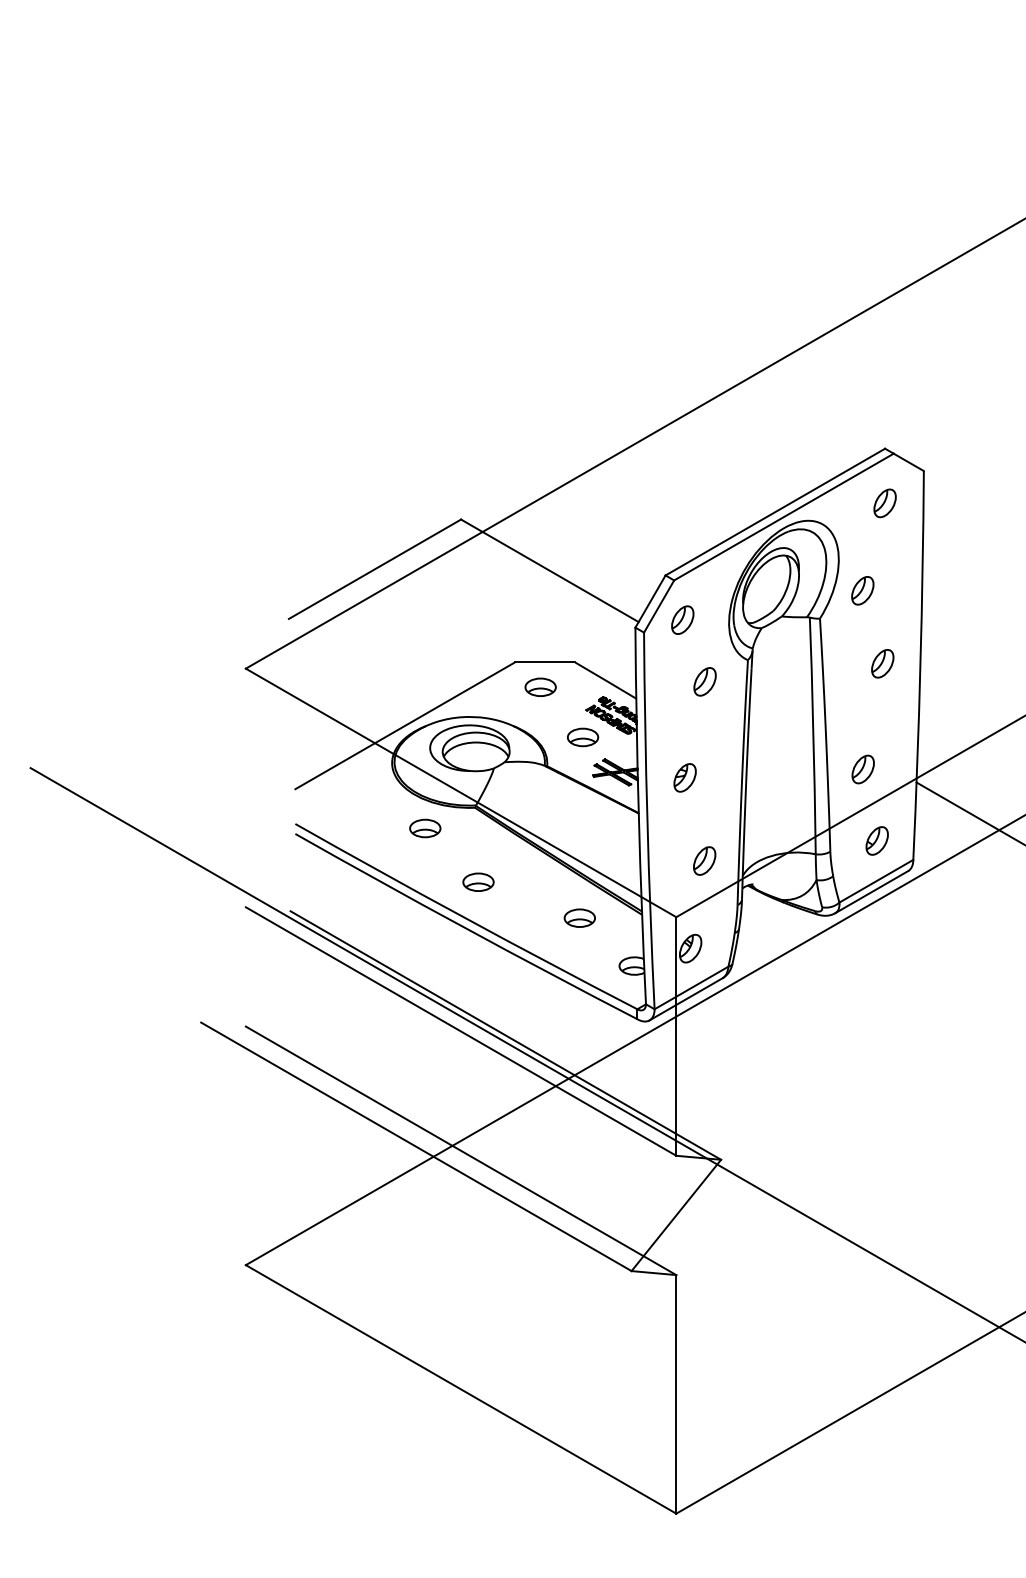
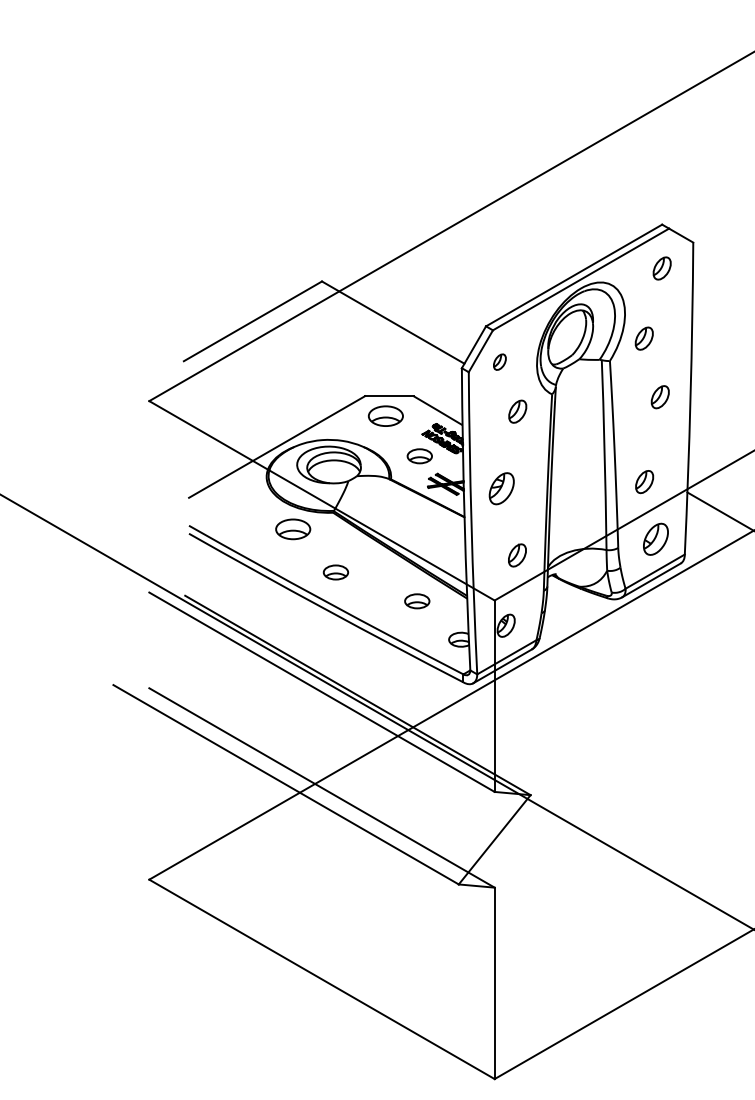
part: (682, 619) -> (499, 361), size x0.7
part: (540, 686) -> (385, 415), size x1.4
part: (684, 777) -> (501, 488), size x1.4
part: (425, 828) -> (293, 529), size x1.4
part: (876, 840) -> (655, 538), size x1.4

